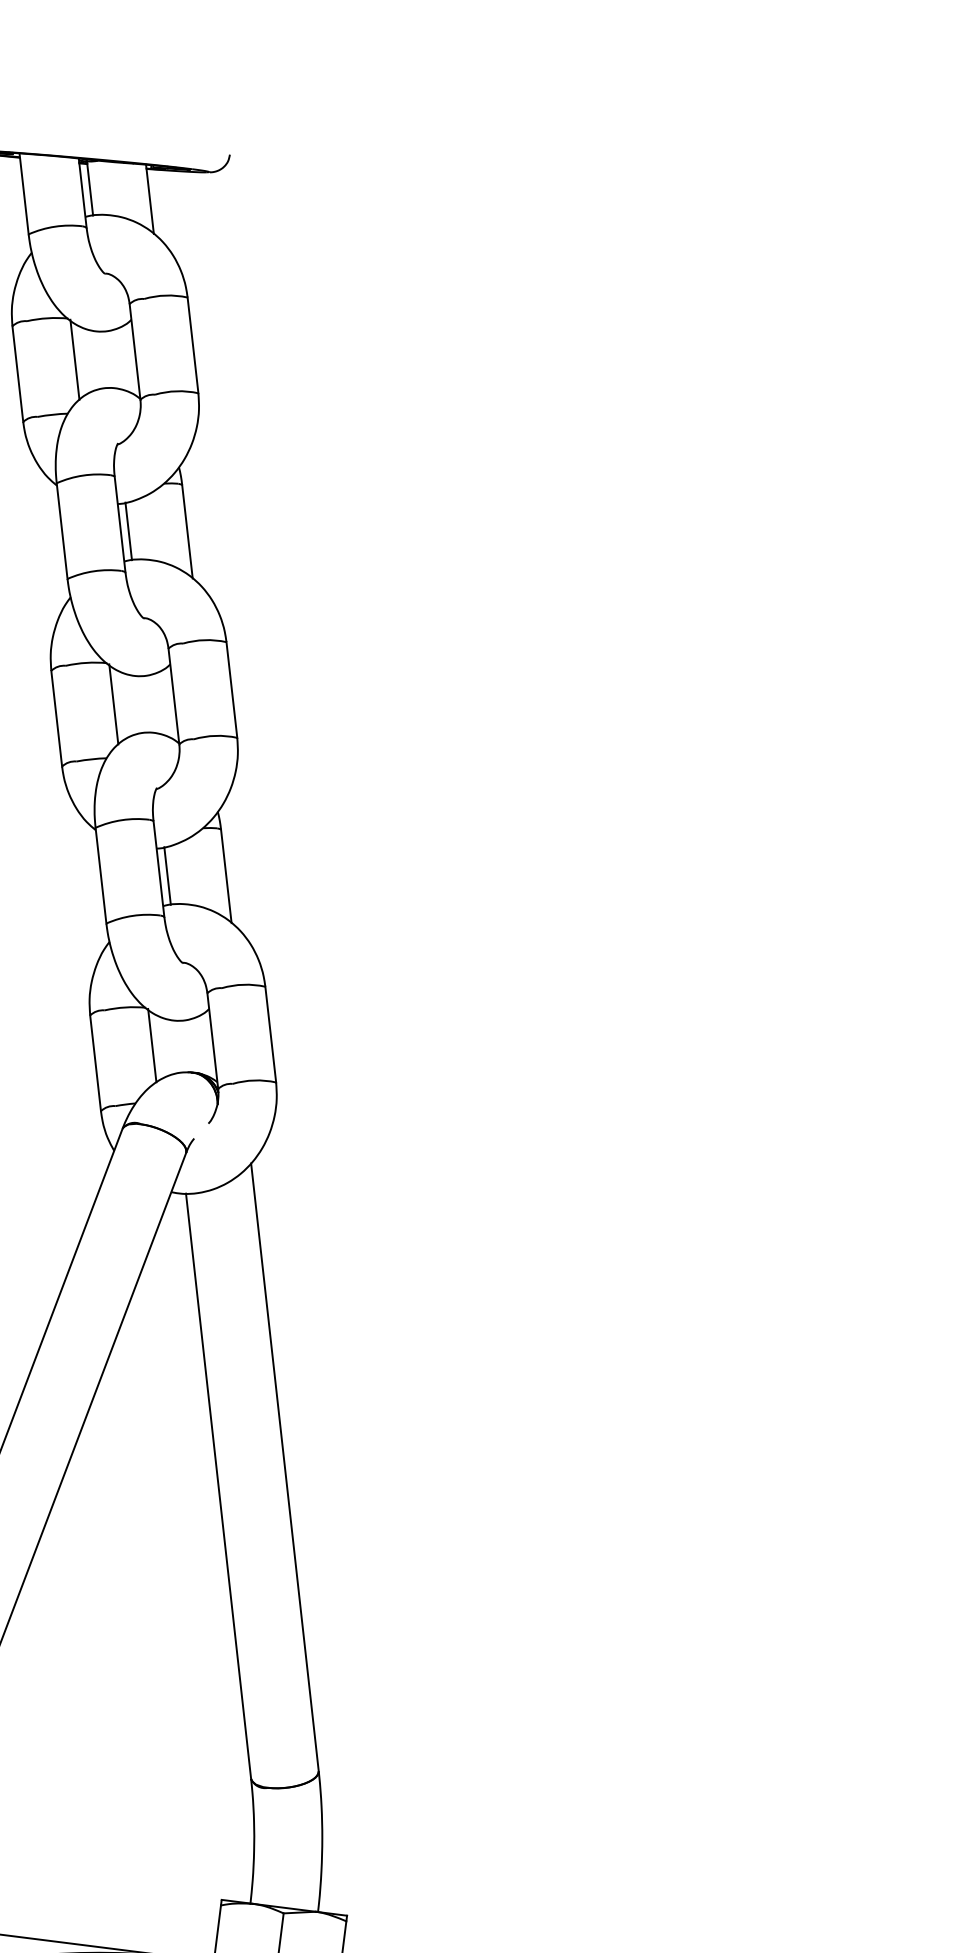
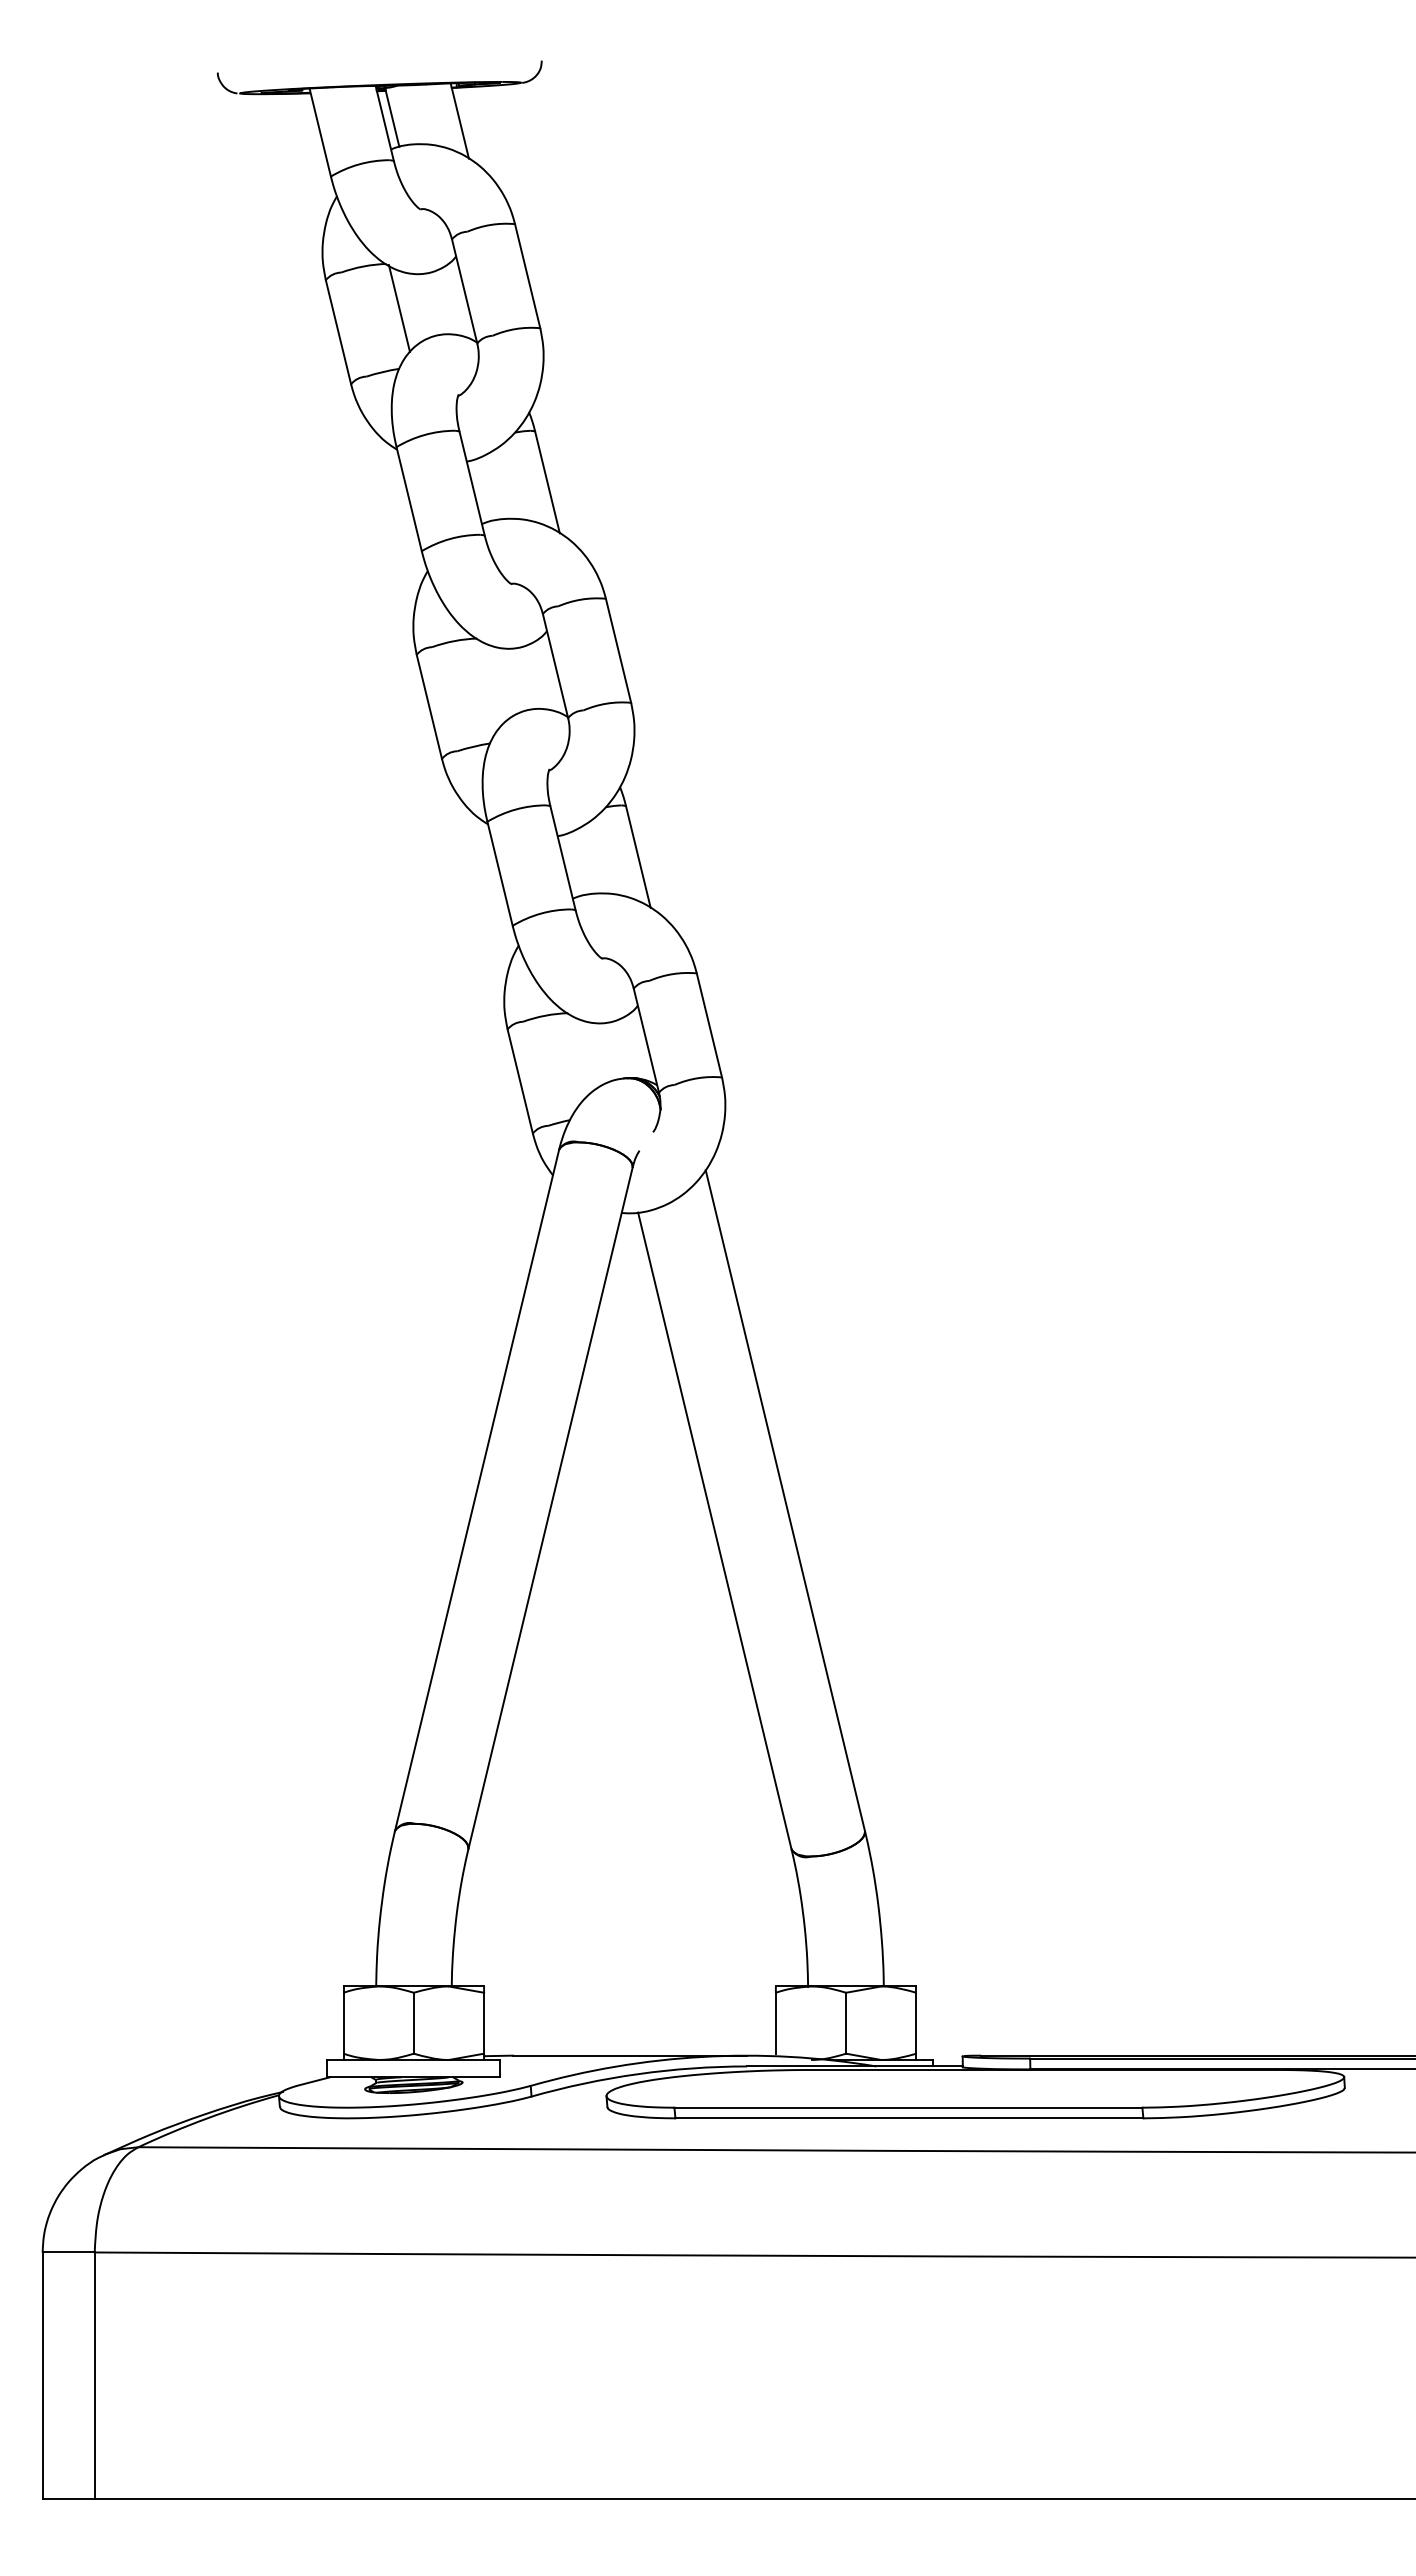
line: (128, 530) -> (482, 489), removed
line: (113, 703) -> (489, 682), removed
line: (167, 875) -> (573, 864), removed
line: (151, 1045) -> (579, 1053), removed

